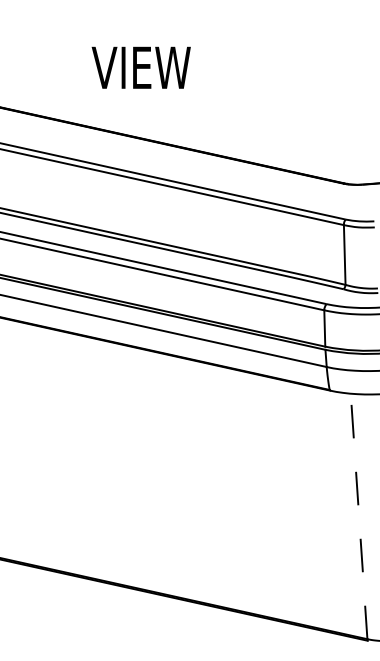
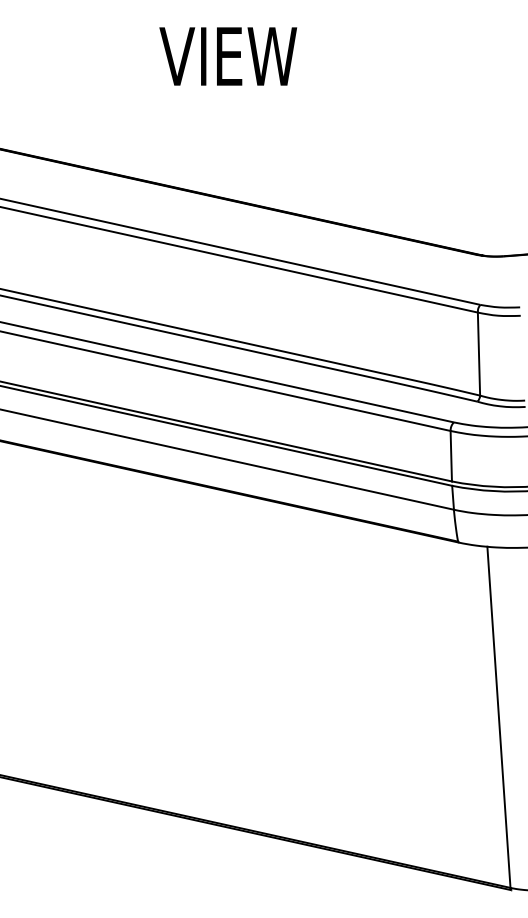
text: (140, 67) -> (227, 56), moved
line: (359, 515) -> (499, 716), dashed -> solid

